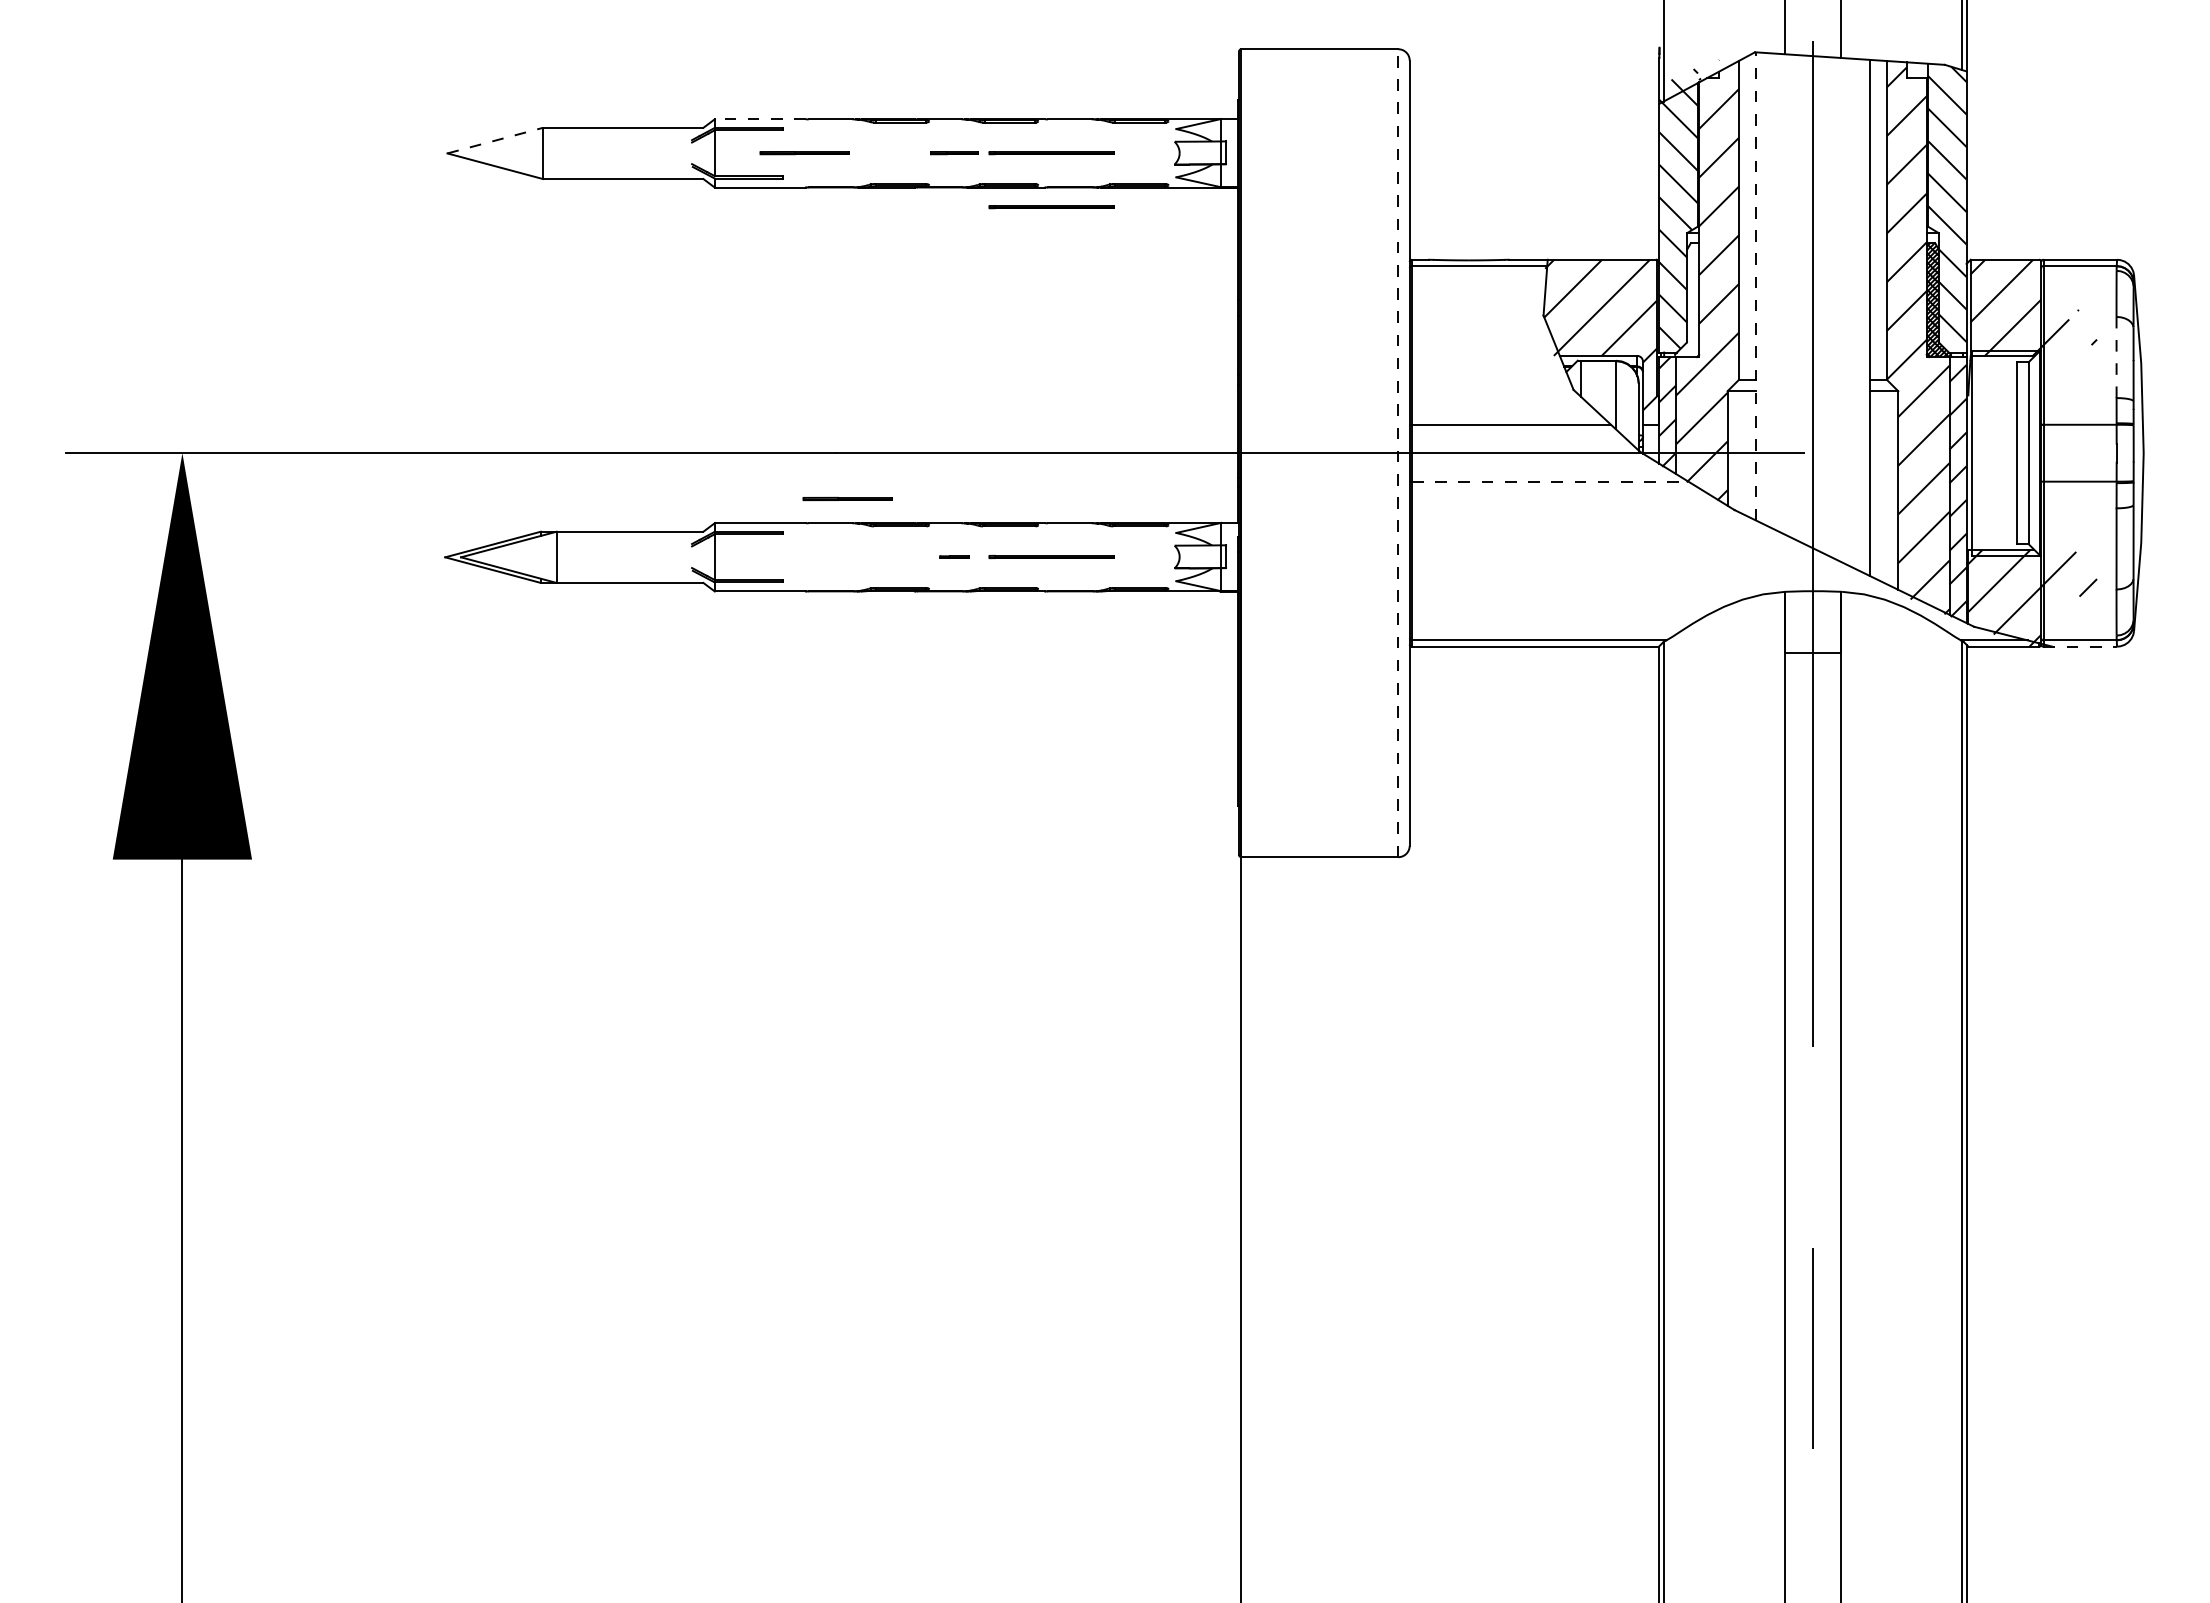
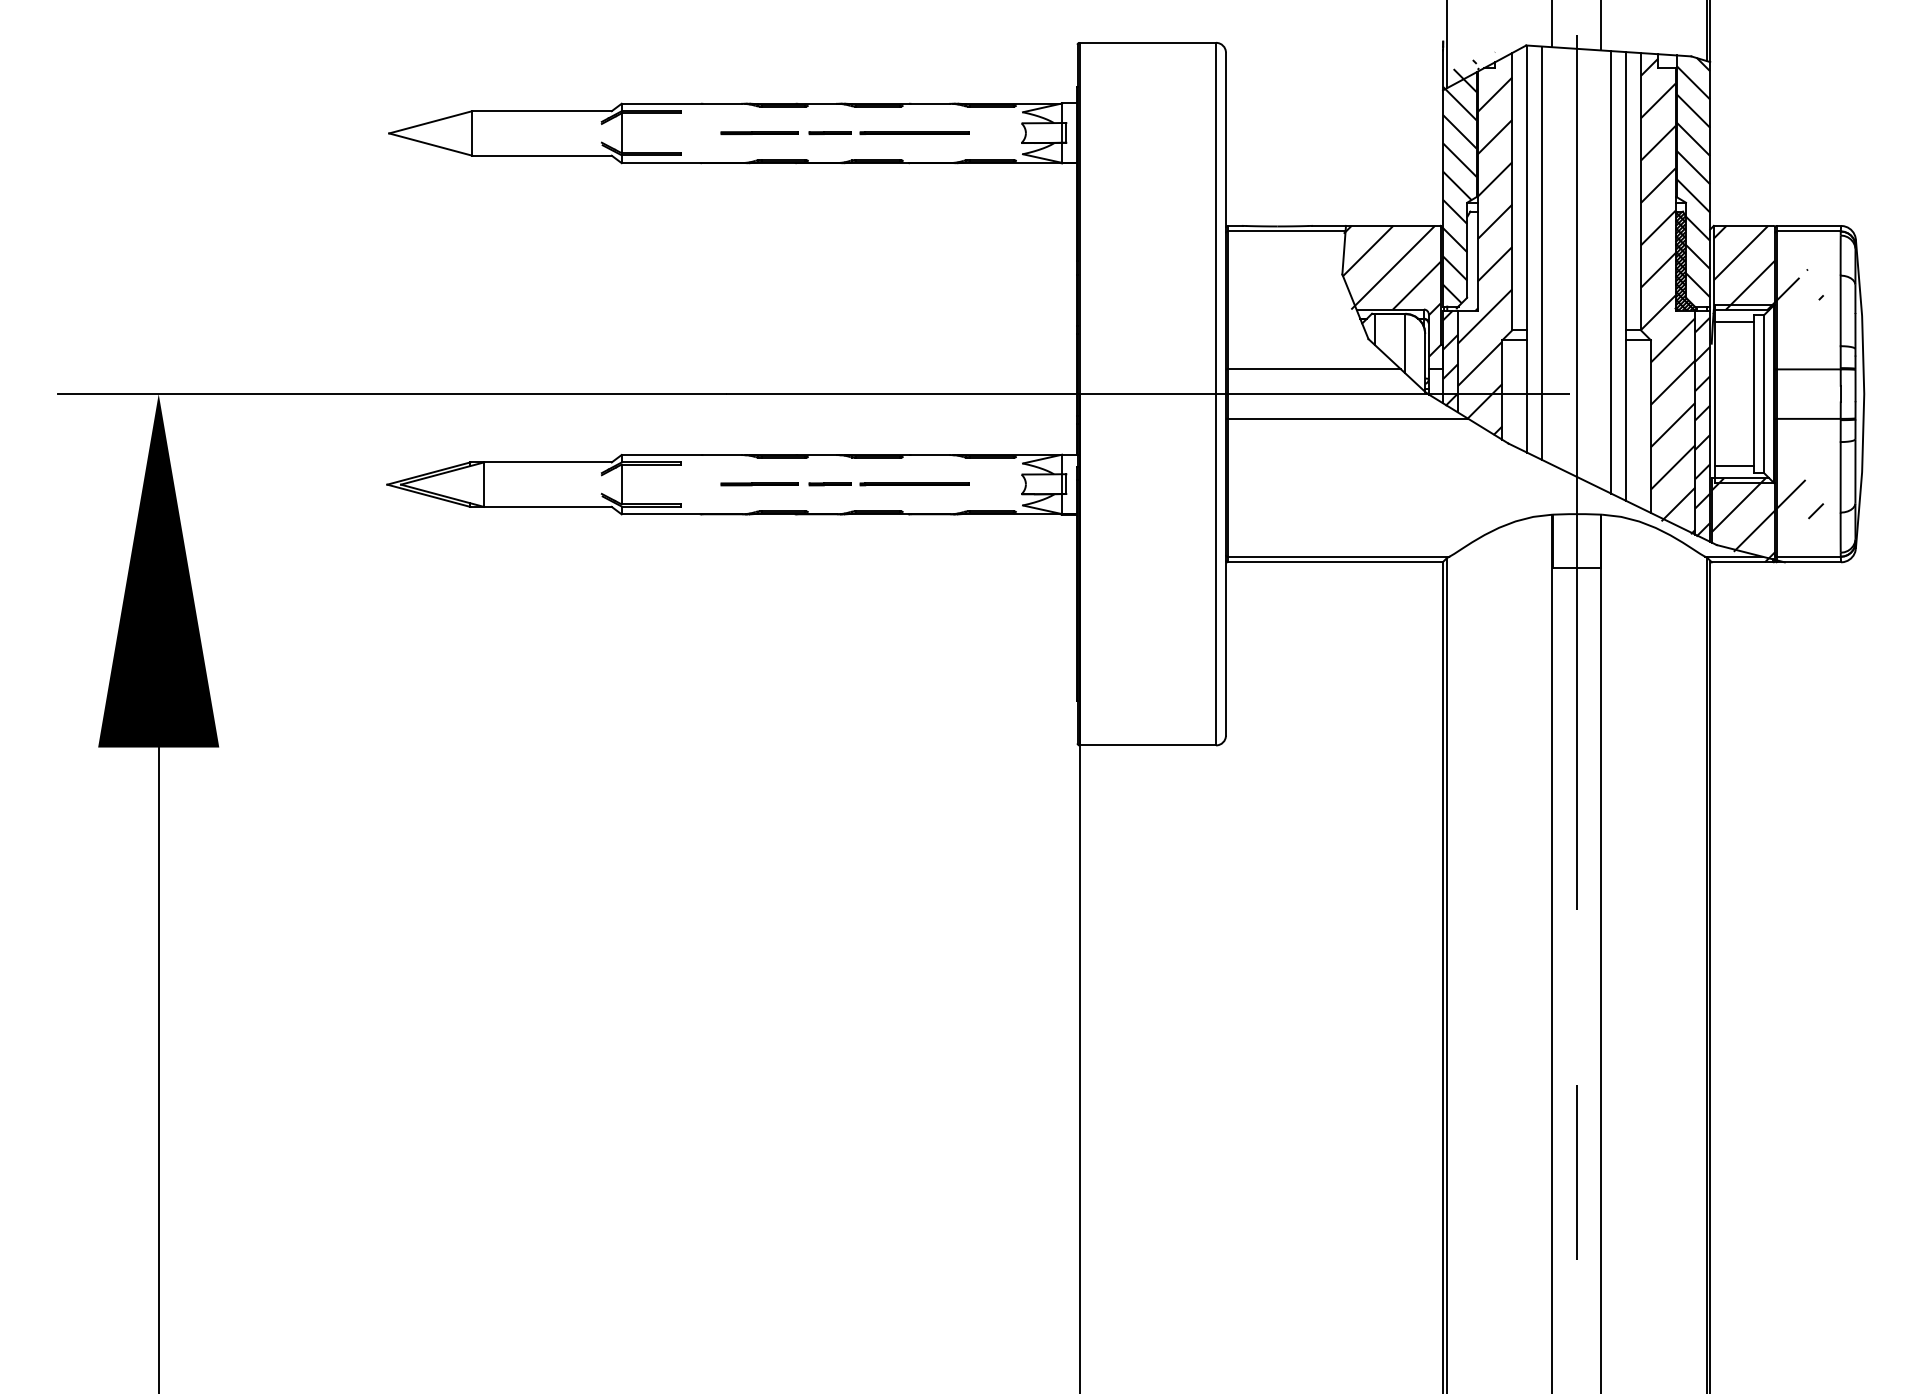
line: (760, 119) -> (661, 103), dashed -> solid
line: (495, 140) -> (430, 122), dashed -> solid
line: (804, 153) -> (759, 133), moved
line: (1051, 207) -> (914, 180), removed
line: (1756, 285) -> (1527, 248), dashed -> solid
line: (1773, 290) -> (1542, 252), added
line: (1852, 312) -> (1611, 271), added
line: (2116, 357) -> (1840, 310), dashed -> solid
line: (1994, 370) -> (1734, 322), added
line: (1398, 453) -> (1216, 394), dashed -> solid
line: (1550, 481) -> (1348, 418), dashed -> solid
part: (847, 498) -> (759, 483), moved
line: (1994, 535) -> (1734, 465), added
part: (954, 556) -> (830, 483), size x1.67
line: (2080, 646) -> (1809, 562), dashed -> solid

